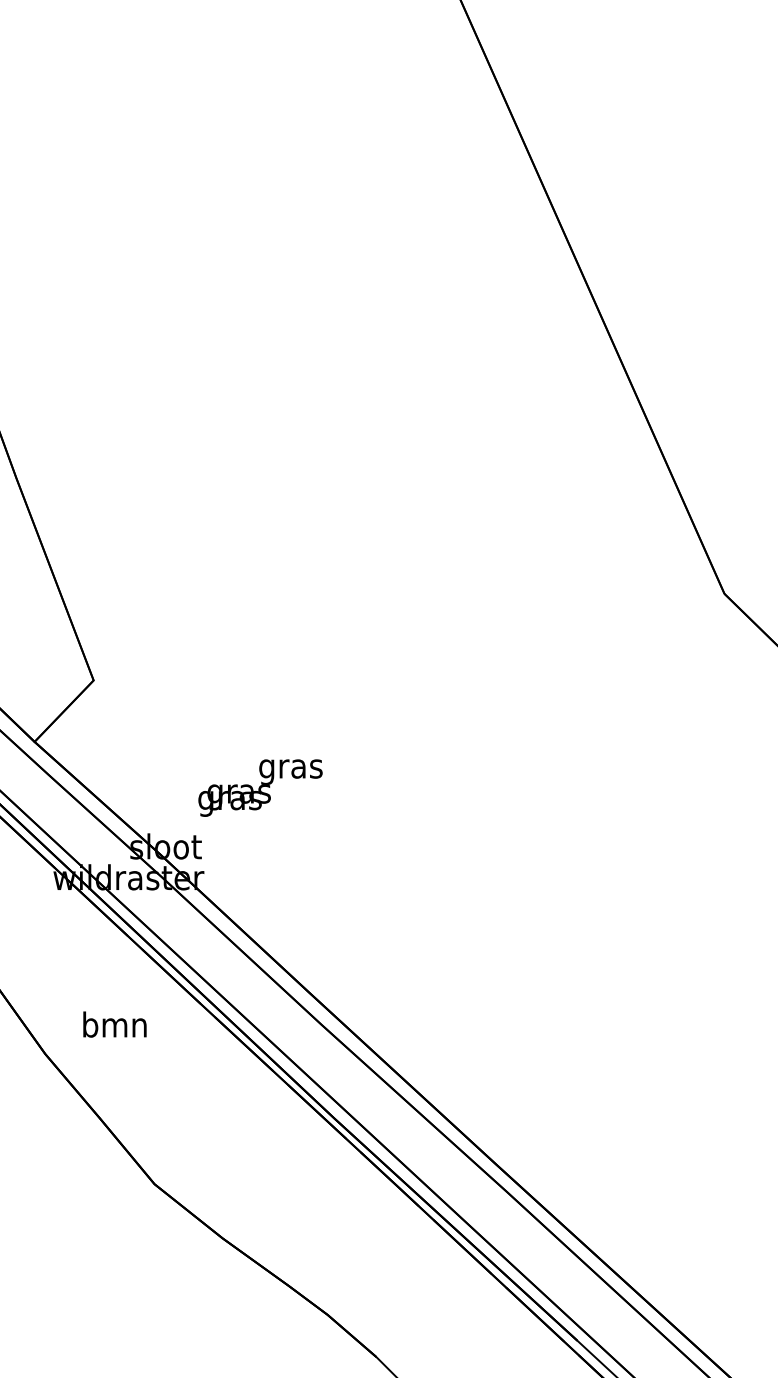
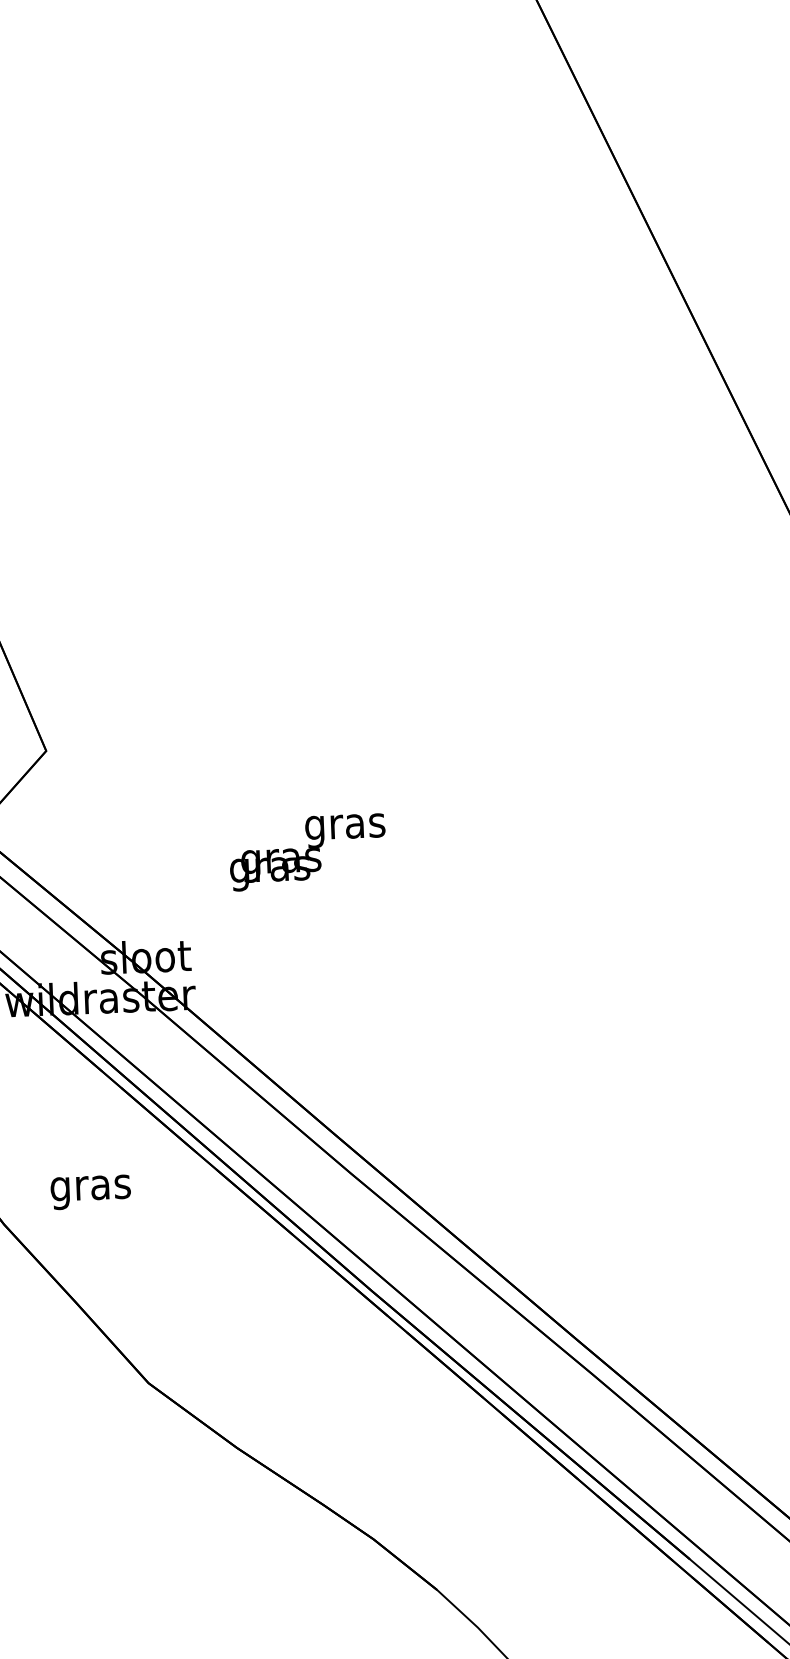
text: (260, 787) -> (307, 851), moved
text: (114, 1027) -> (90, 1187), bmn -> gras

